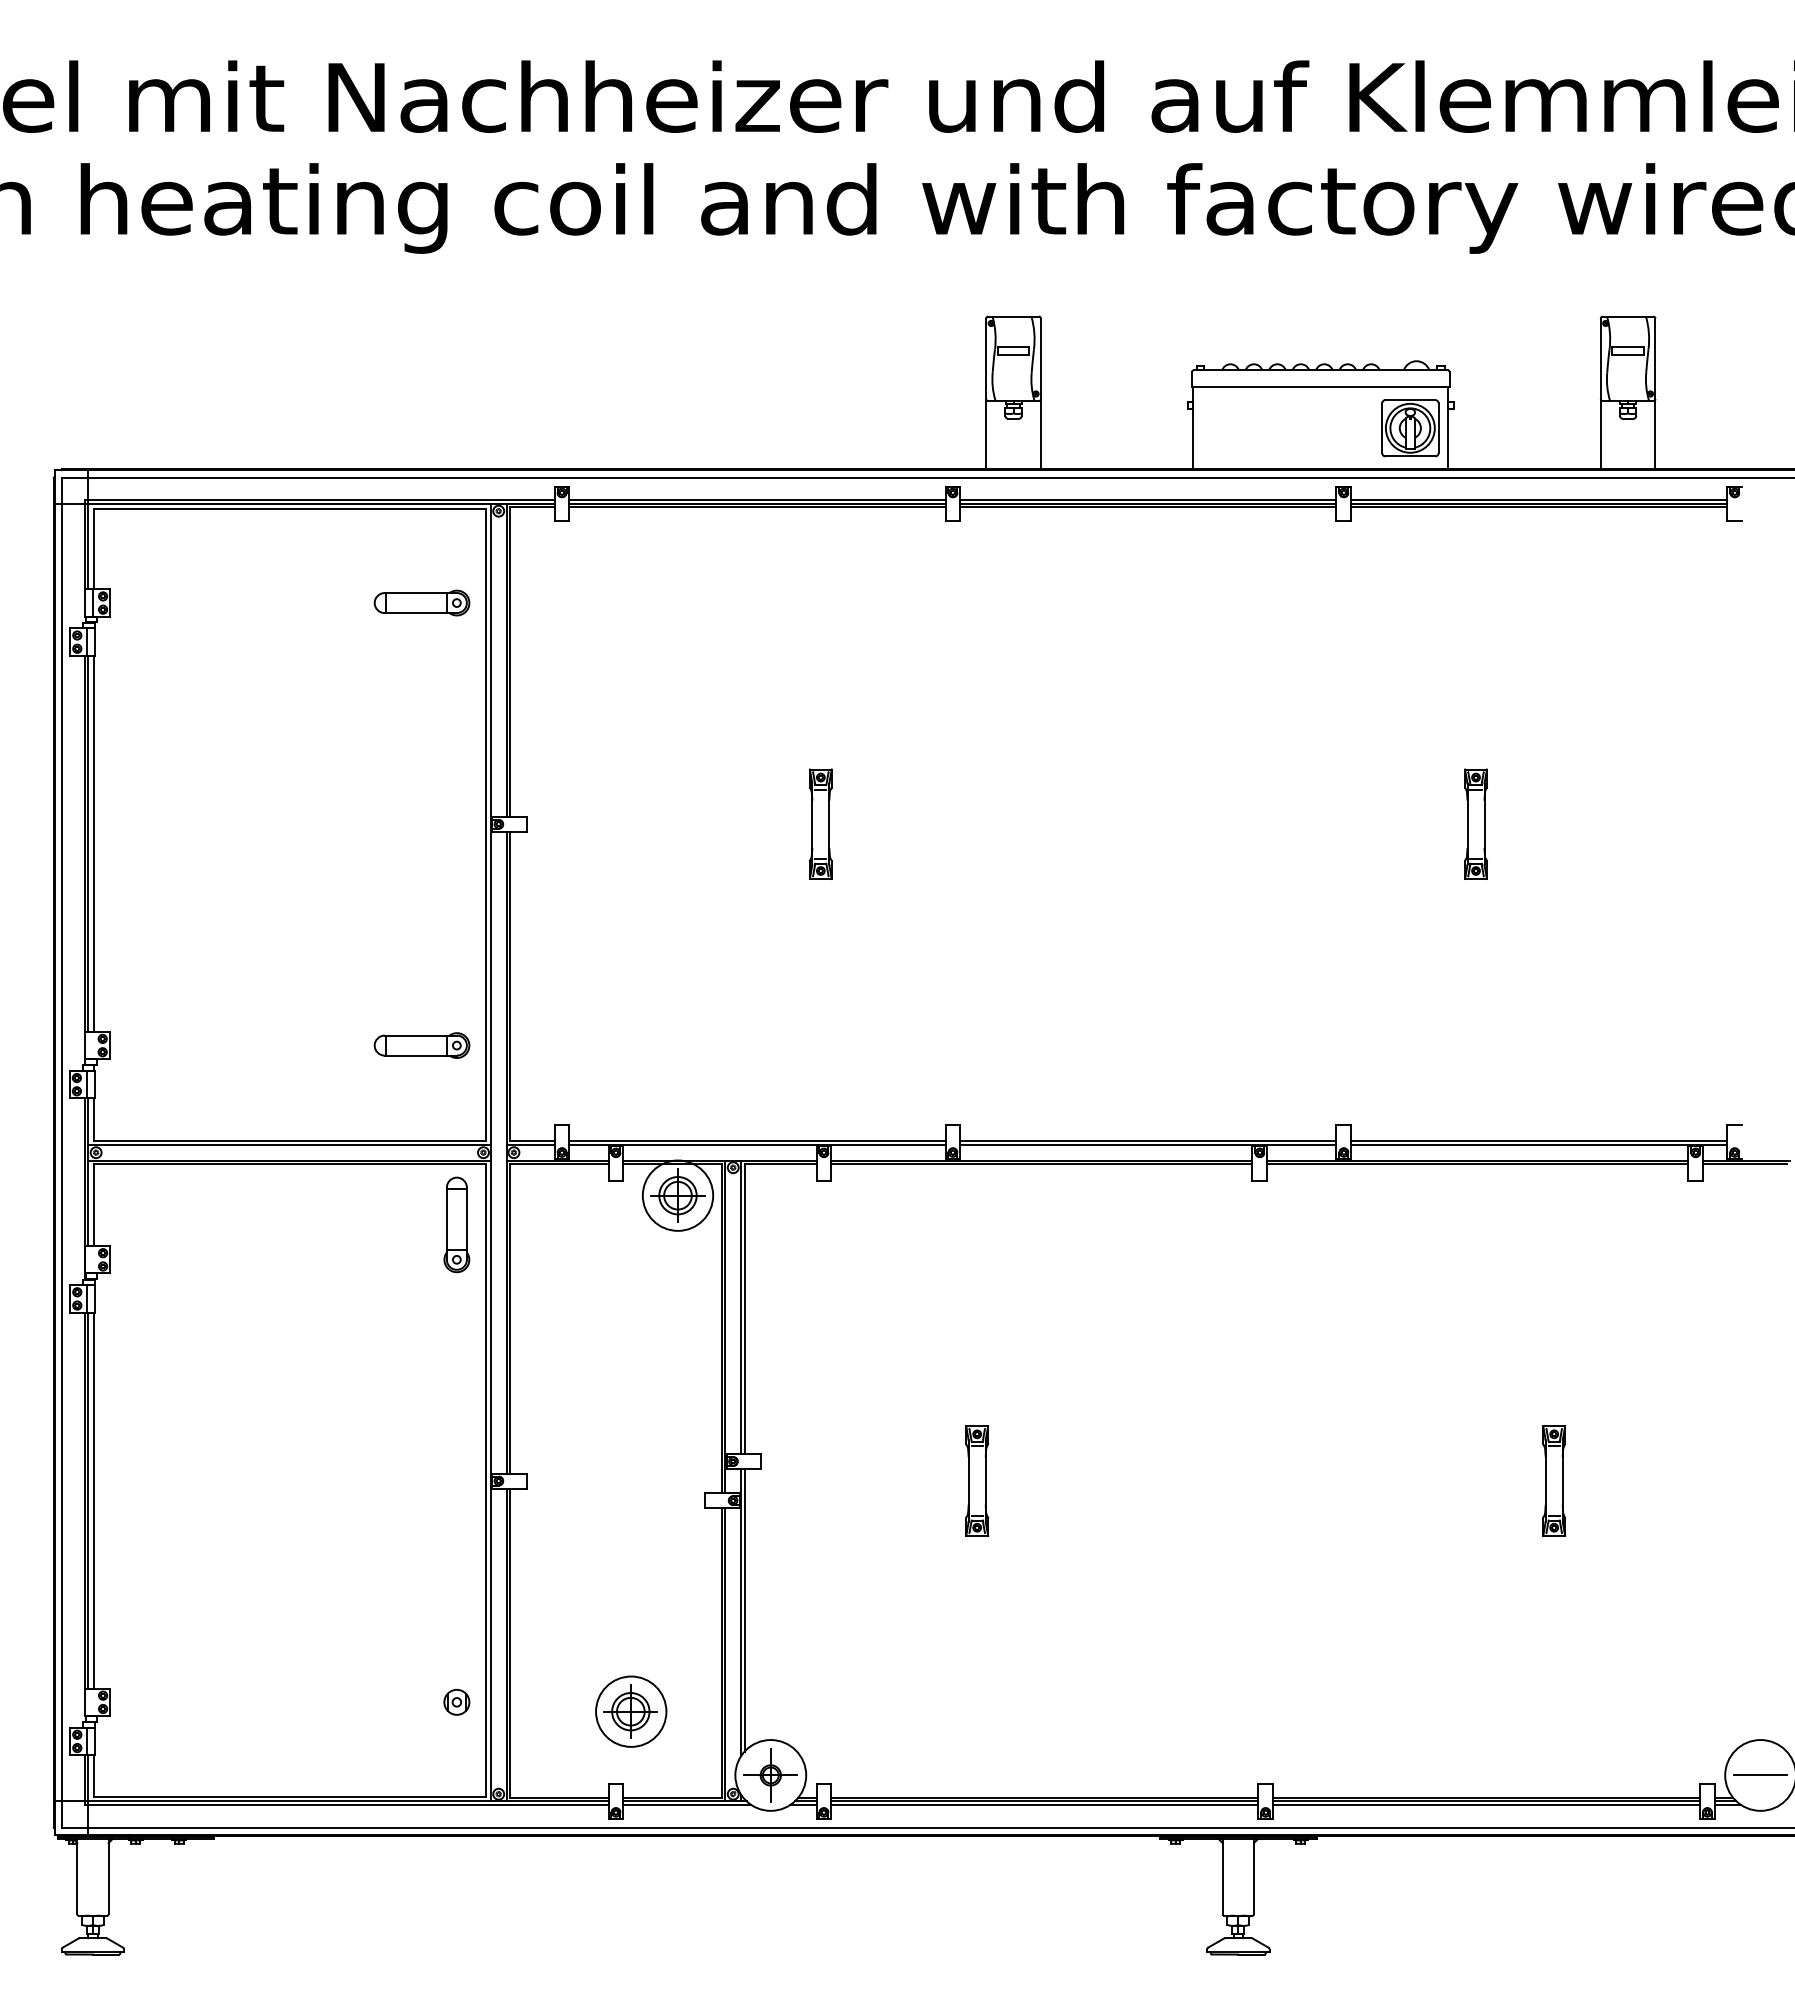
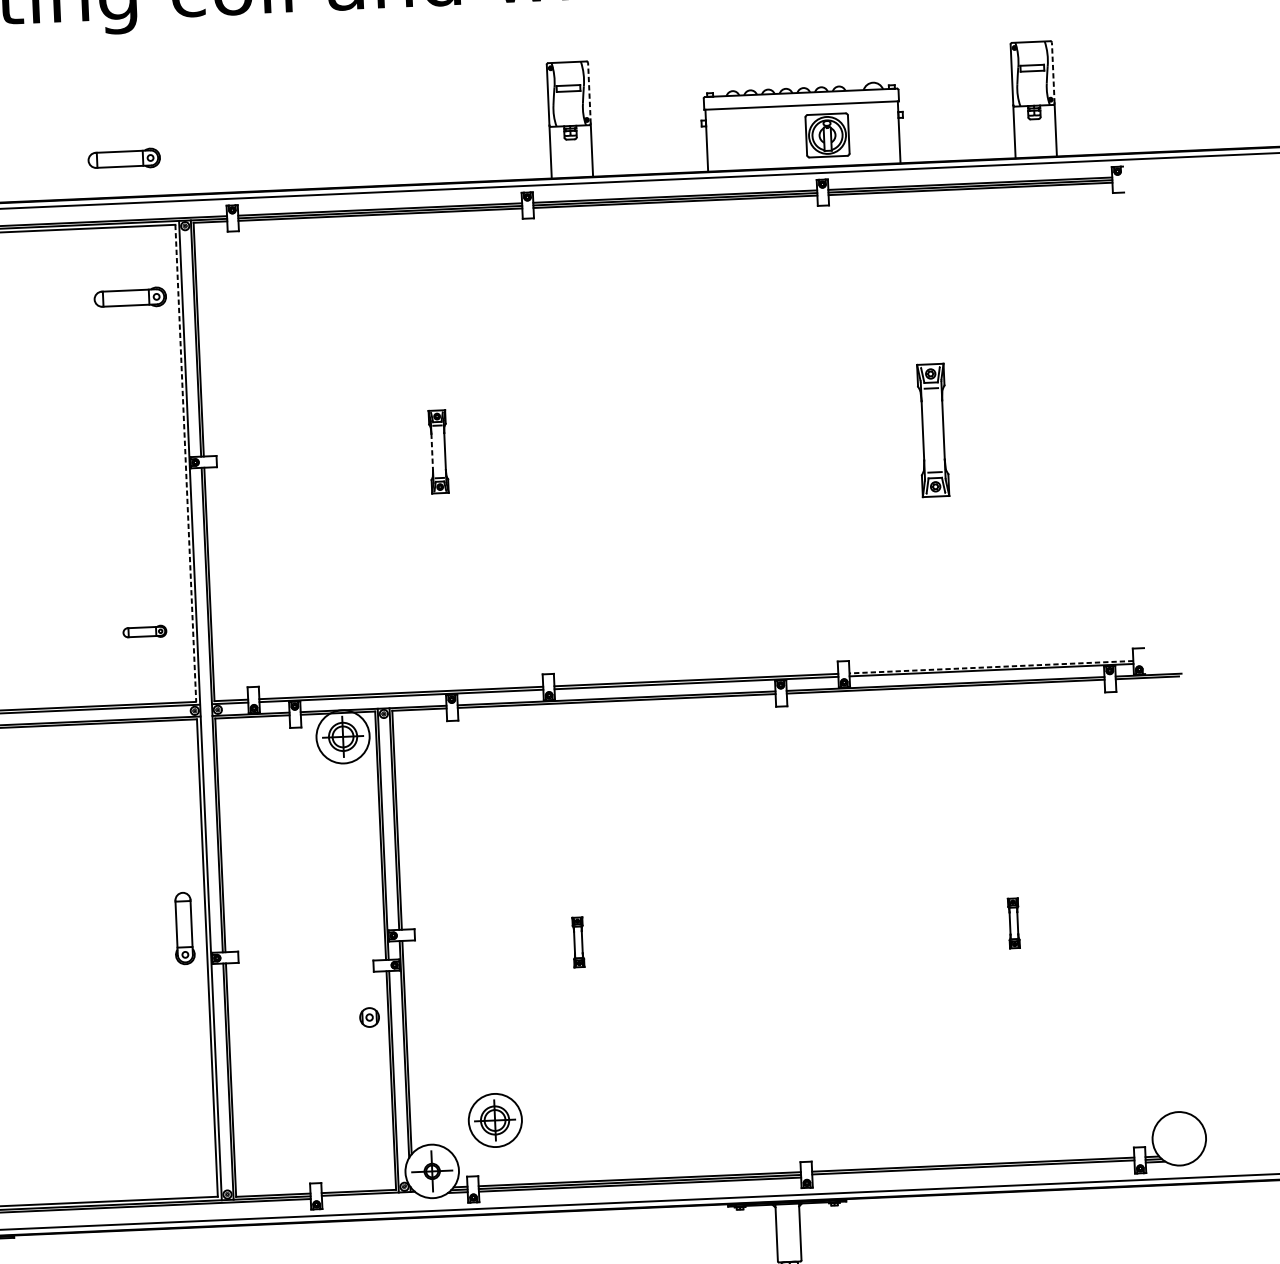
line: (1040, 358) -> (589, 93), solid -> dashed
line: (1655, 358) -> (1053, 72), solid -> dashed
part: (421, 418) -> (123, 158), added
part: (1410, 428) -> (827, 135), moved
part: (1475, 823) -> (932, 429), size x1.6
line: (812, 824) -> (432, 452), solid -> dashed
line: (485, 825) -> (185, 463), solid -> dashed
part: (421, 1045) -> (144, 631), size x0.6
line: (1538, 1140) -> (990, 666), solid -> dashed
part: (456, 1224) -> (183, 928), moved
part: (977, 1480) -> (578, 941), size x0.6
part: (1554, 1480) -> (1014, 922), size x0.6
part: (456, 1702) -> (369, 1017), moved
part: (631, 1711) -> (495, 1120), moved
line: (1760, 1775) -> (1179, 1138), removed
line: (687, 1804) -> (370, 1196), removed
line: (1486, 1804) -> (973, 1169), removed

